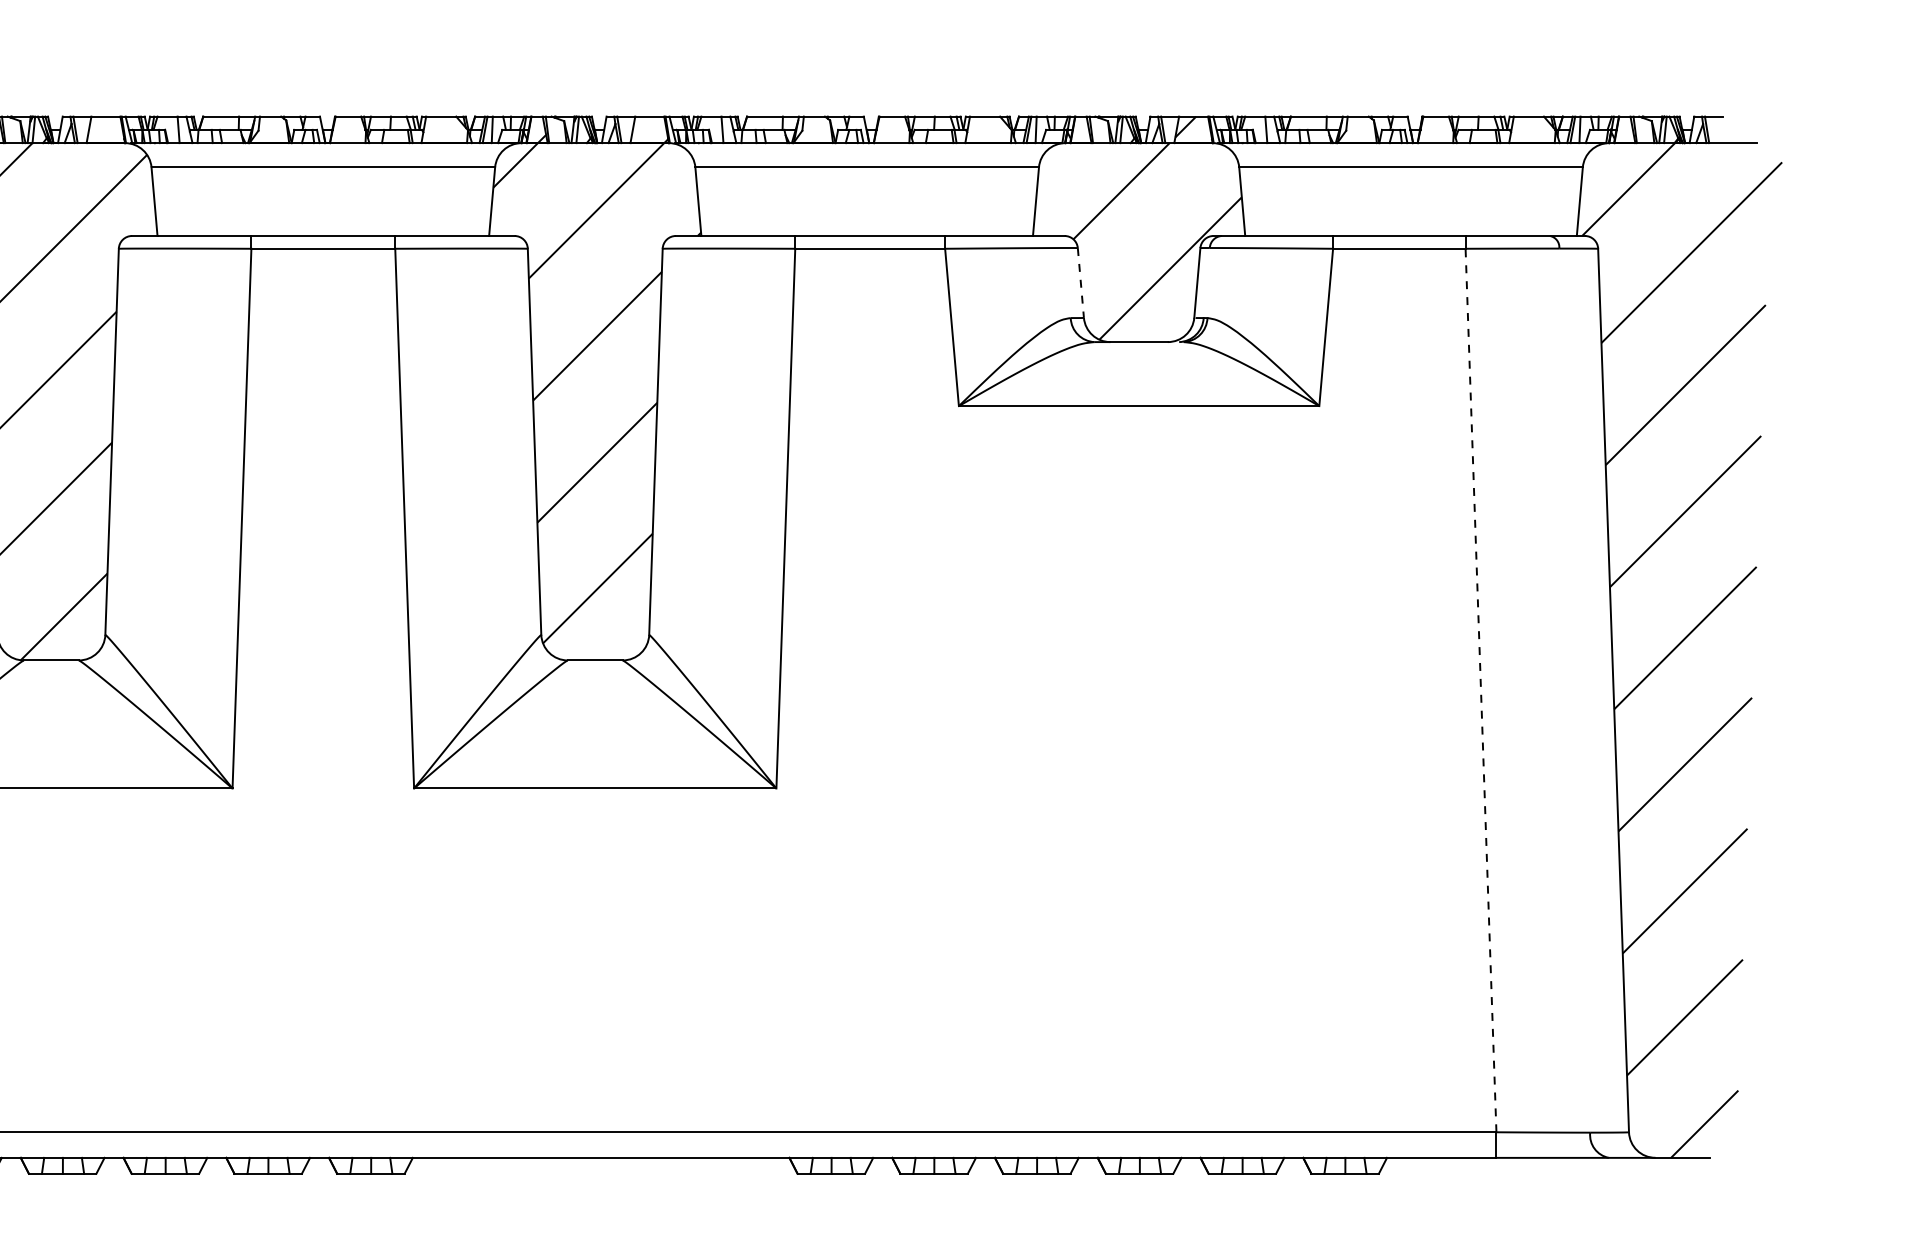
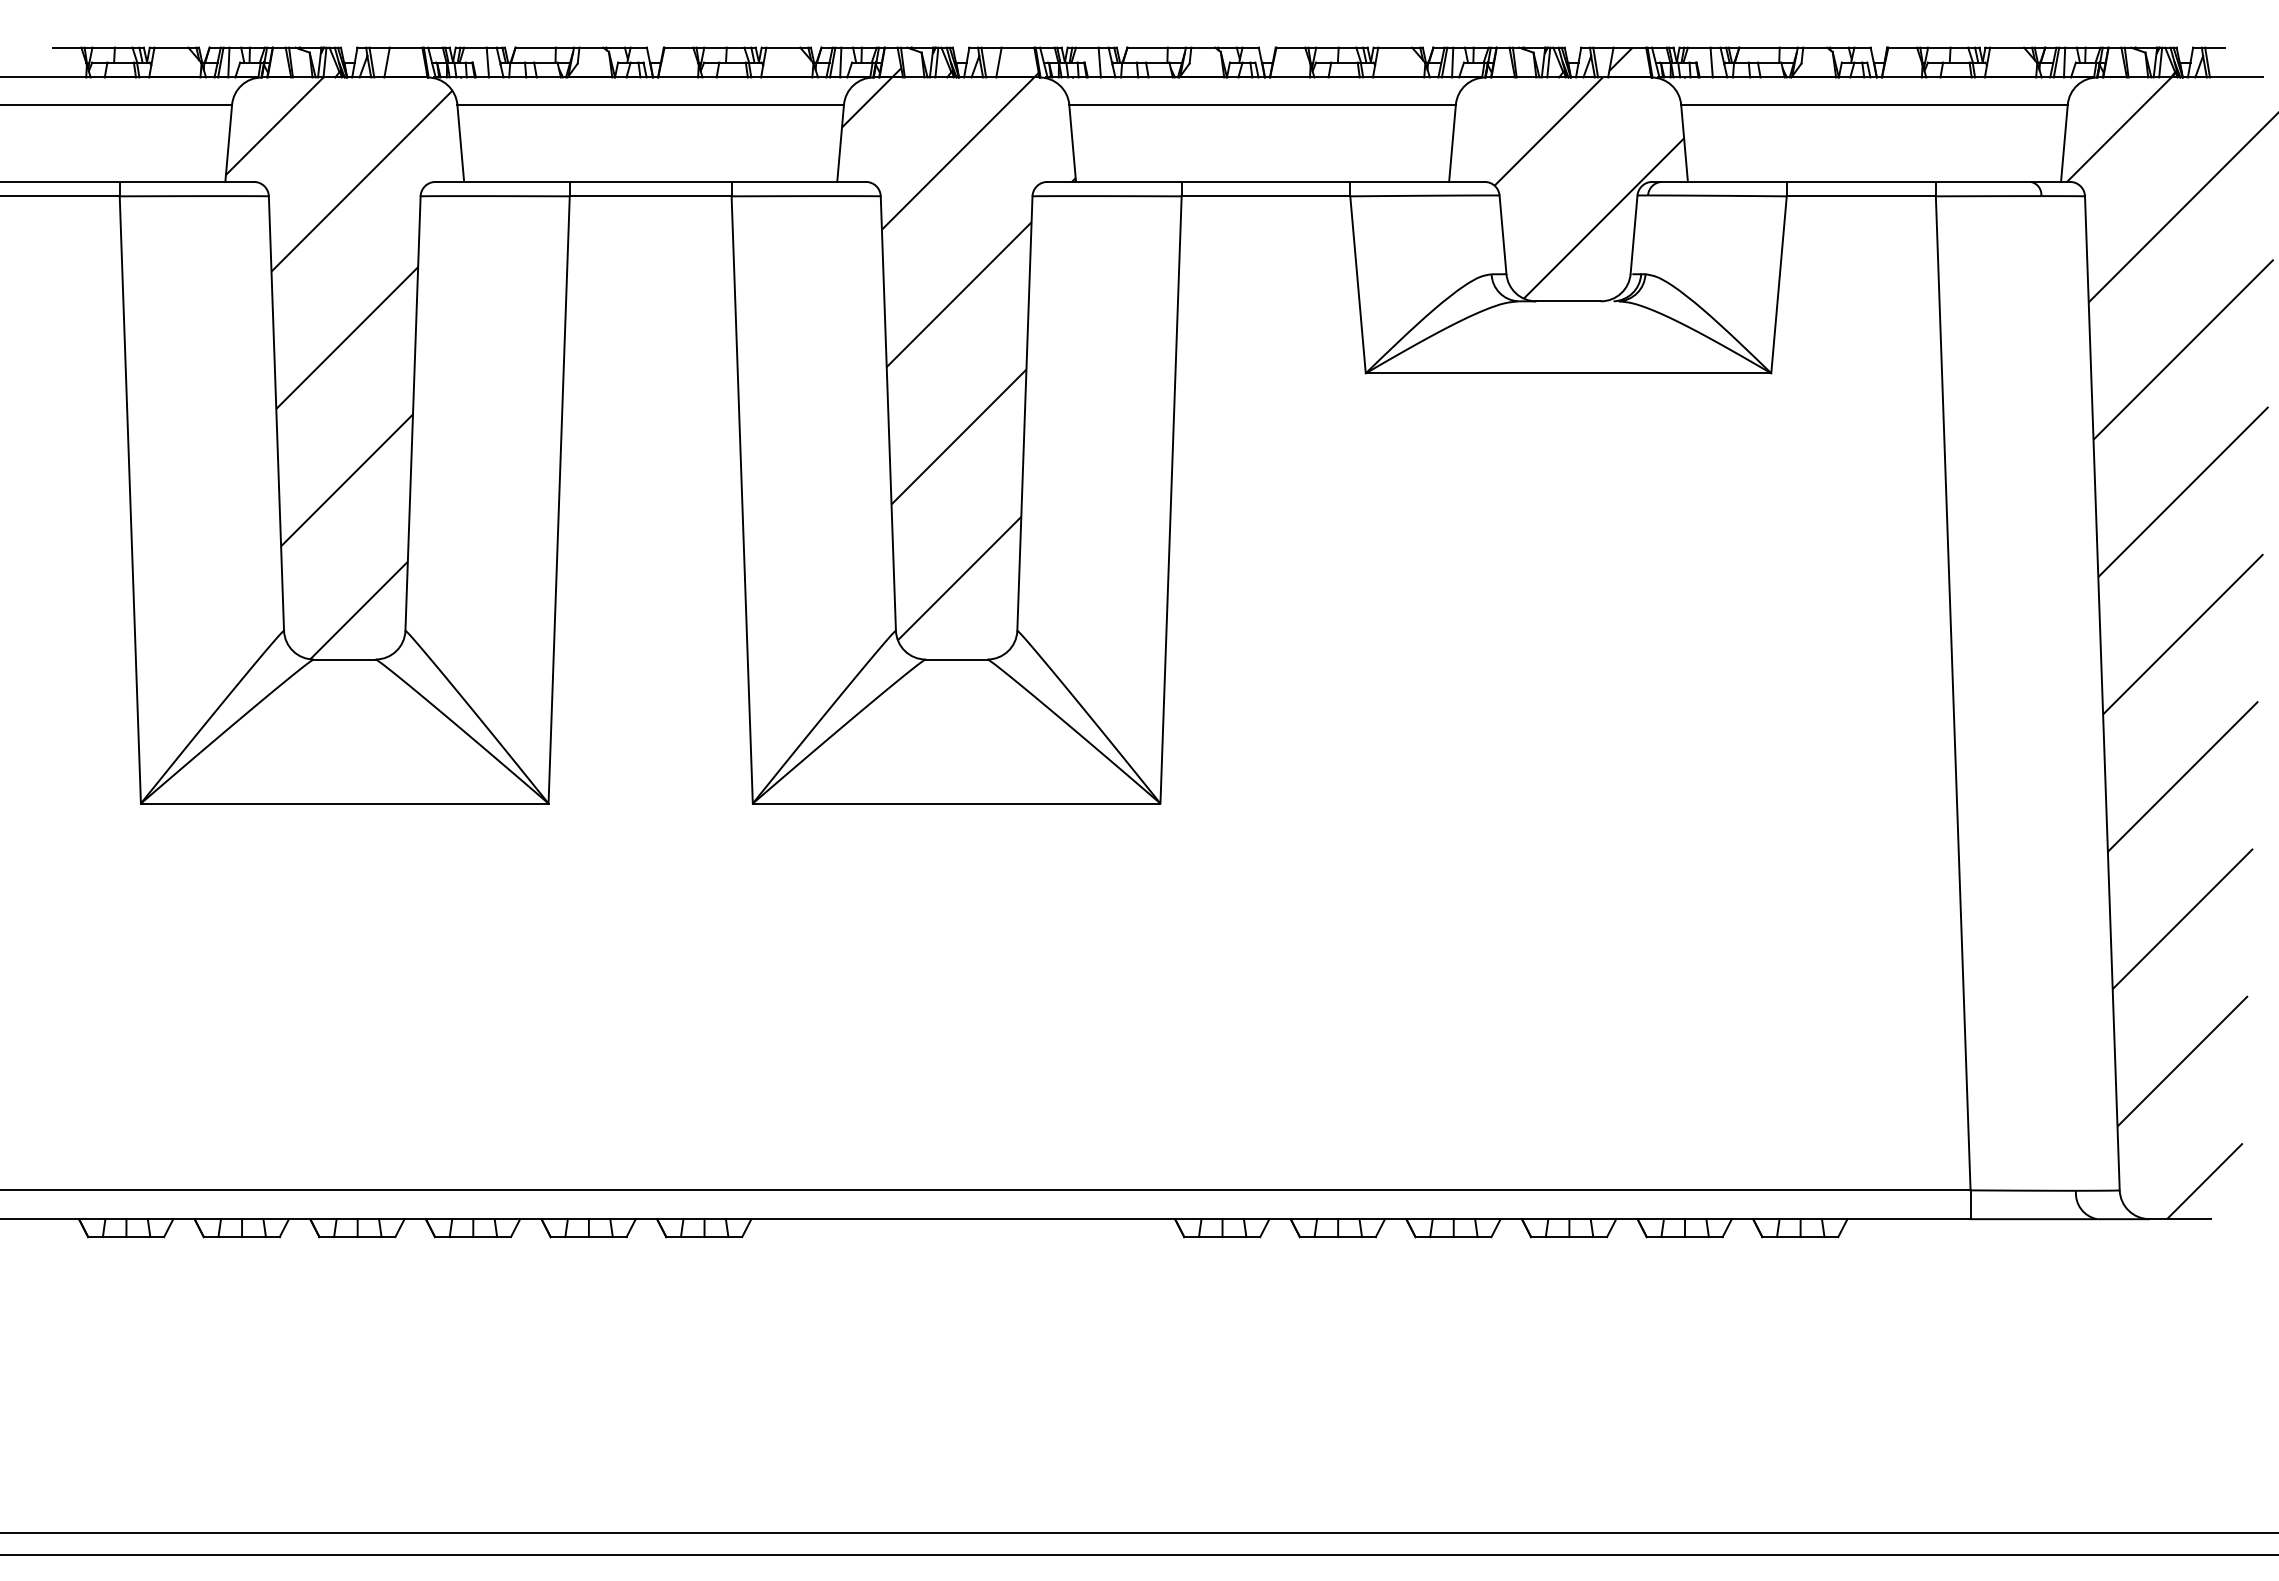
line: (1081, 283) -> (1503, 235), dashed -> solid
line: (1481, 689) -> (1953, 692), dashed -> solid

